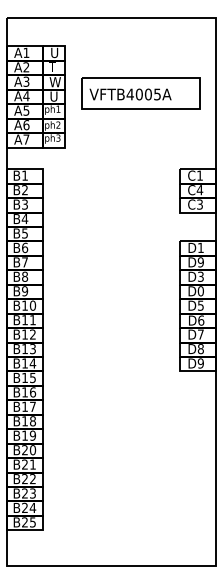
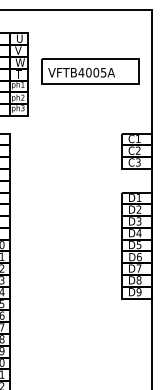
text: (52, 67) -> (18, 50), T -> V
text: (53, 96) -> (18, 74), U -> T
text: (199, 190) -> (137, 151), C4 -> C2
text: (200, 262) -> (138, 209), D9 -> D2
text: (200, 291) -> (138, 233), D0 -> D4

